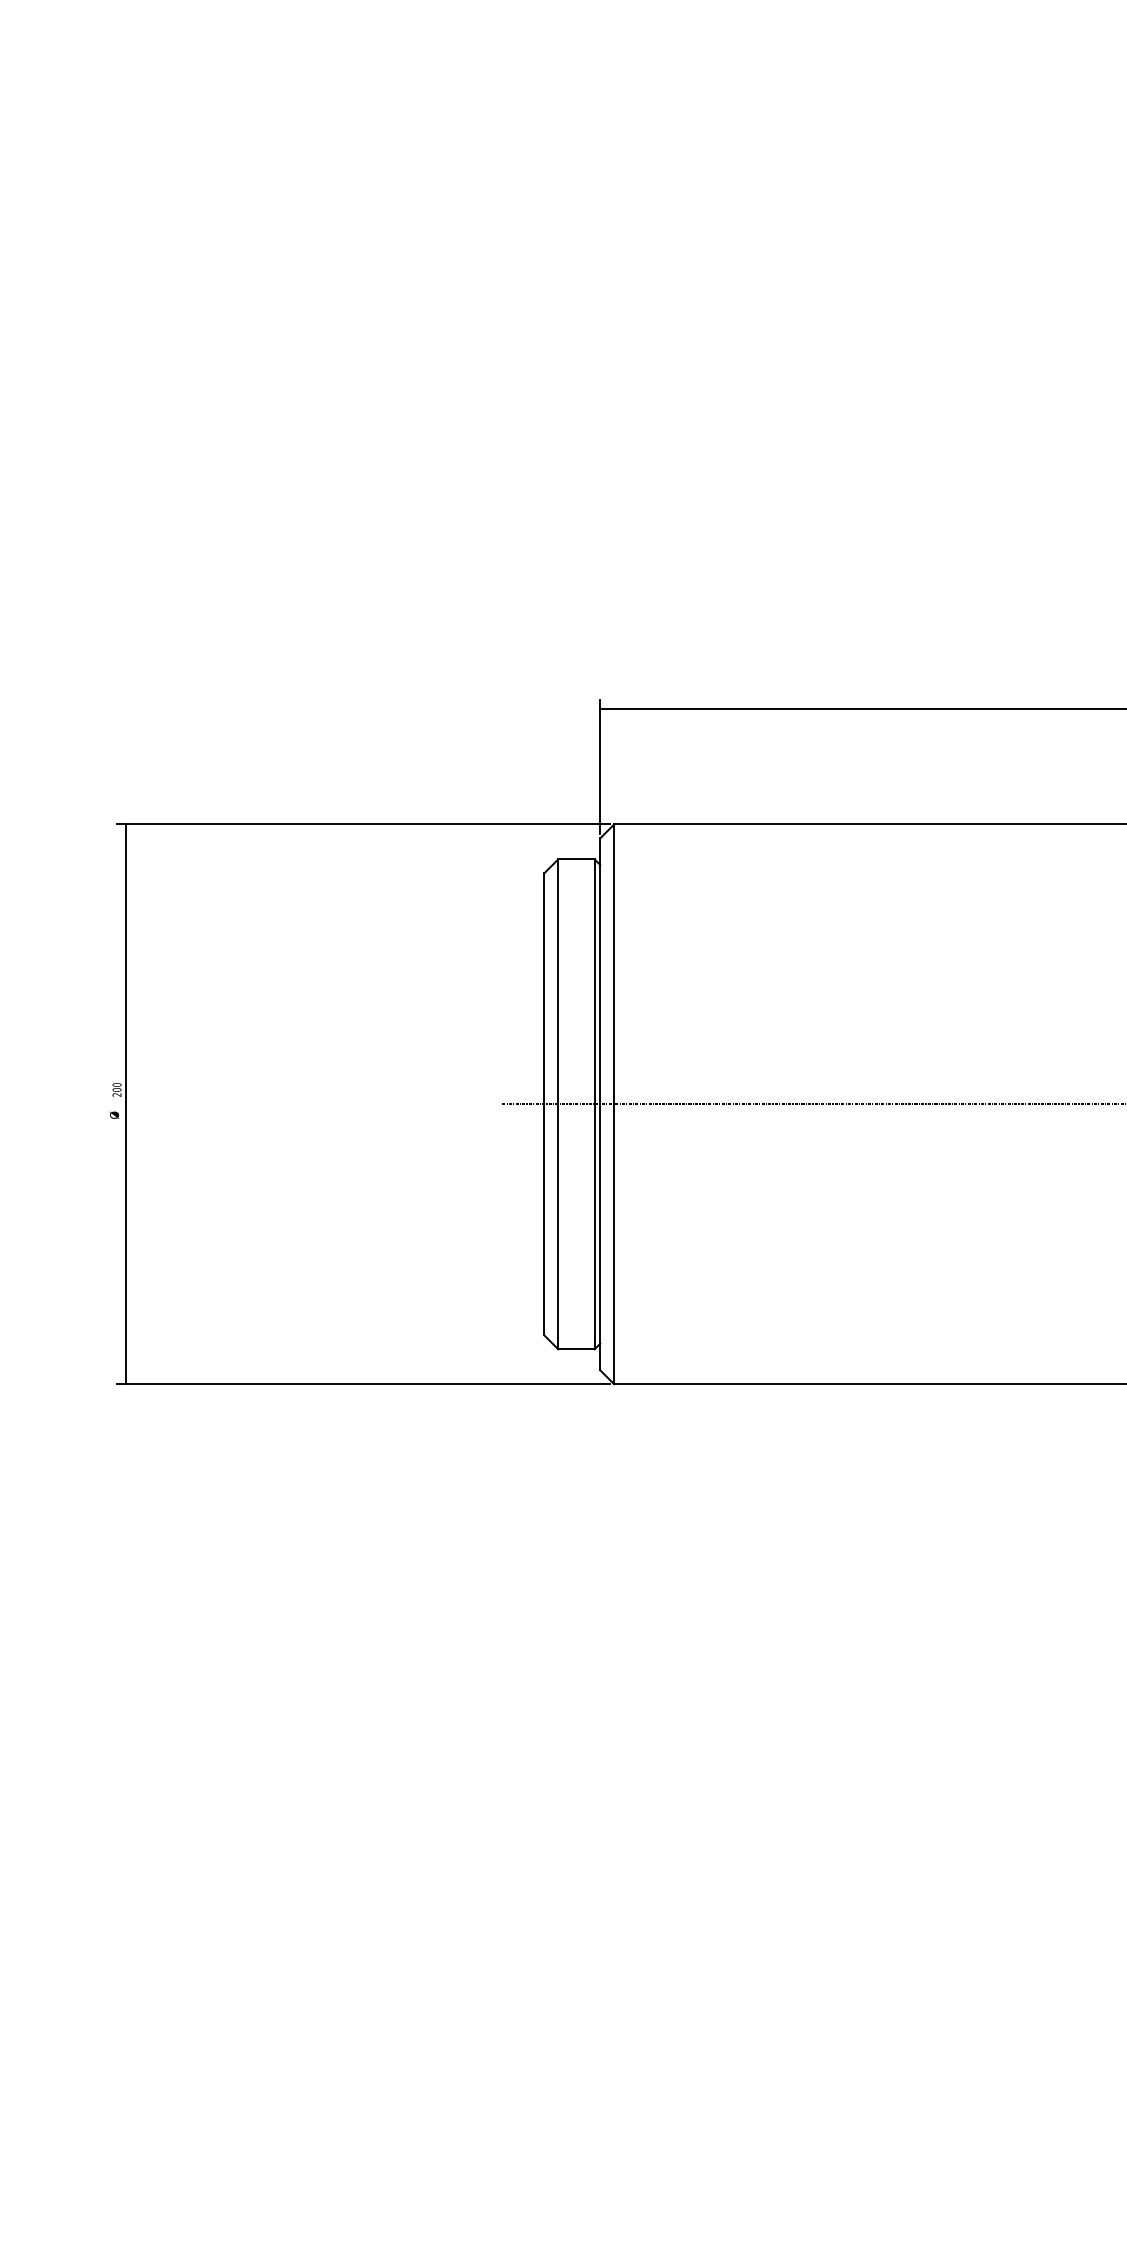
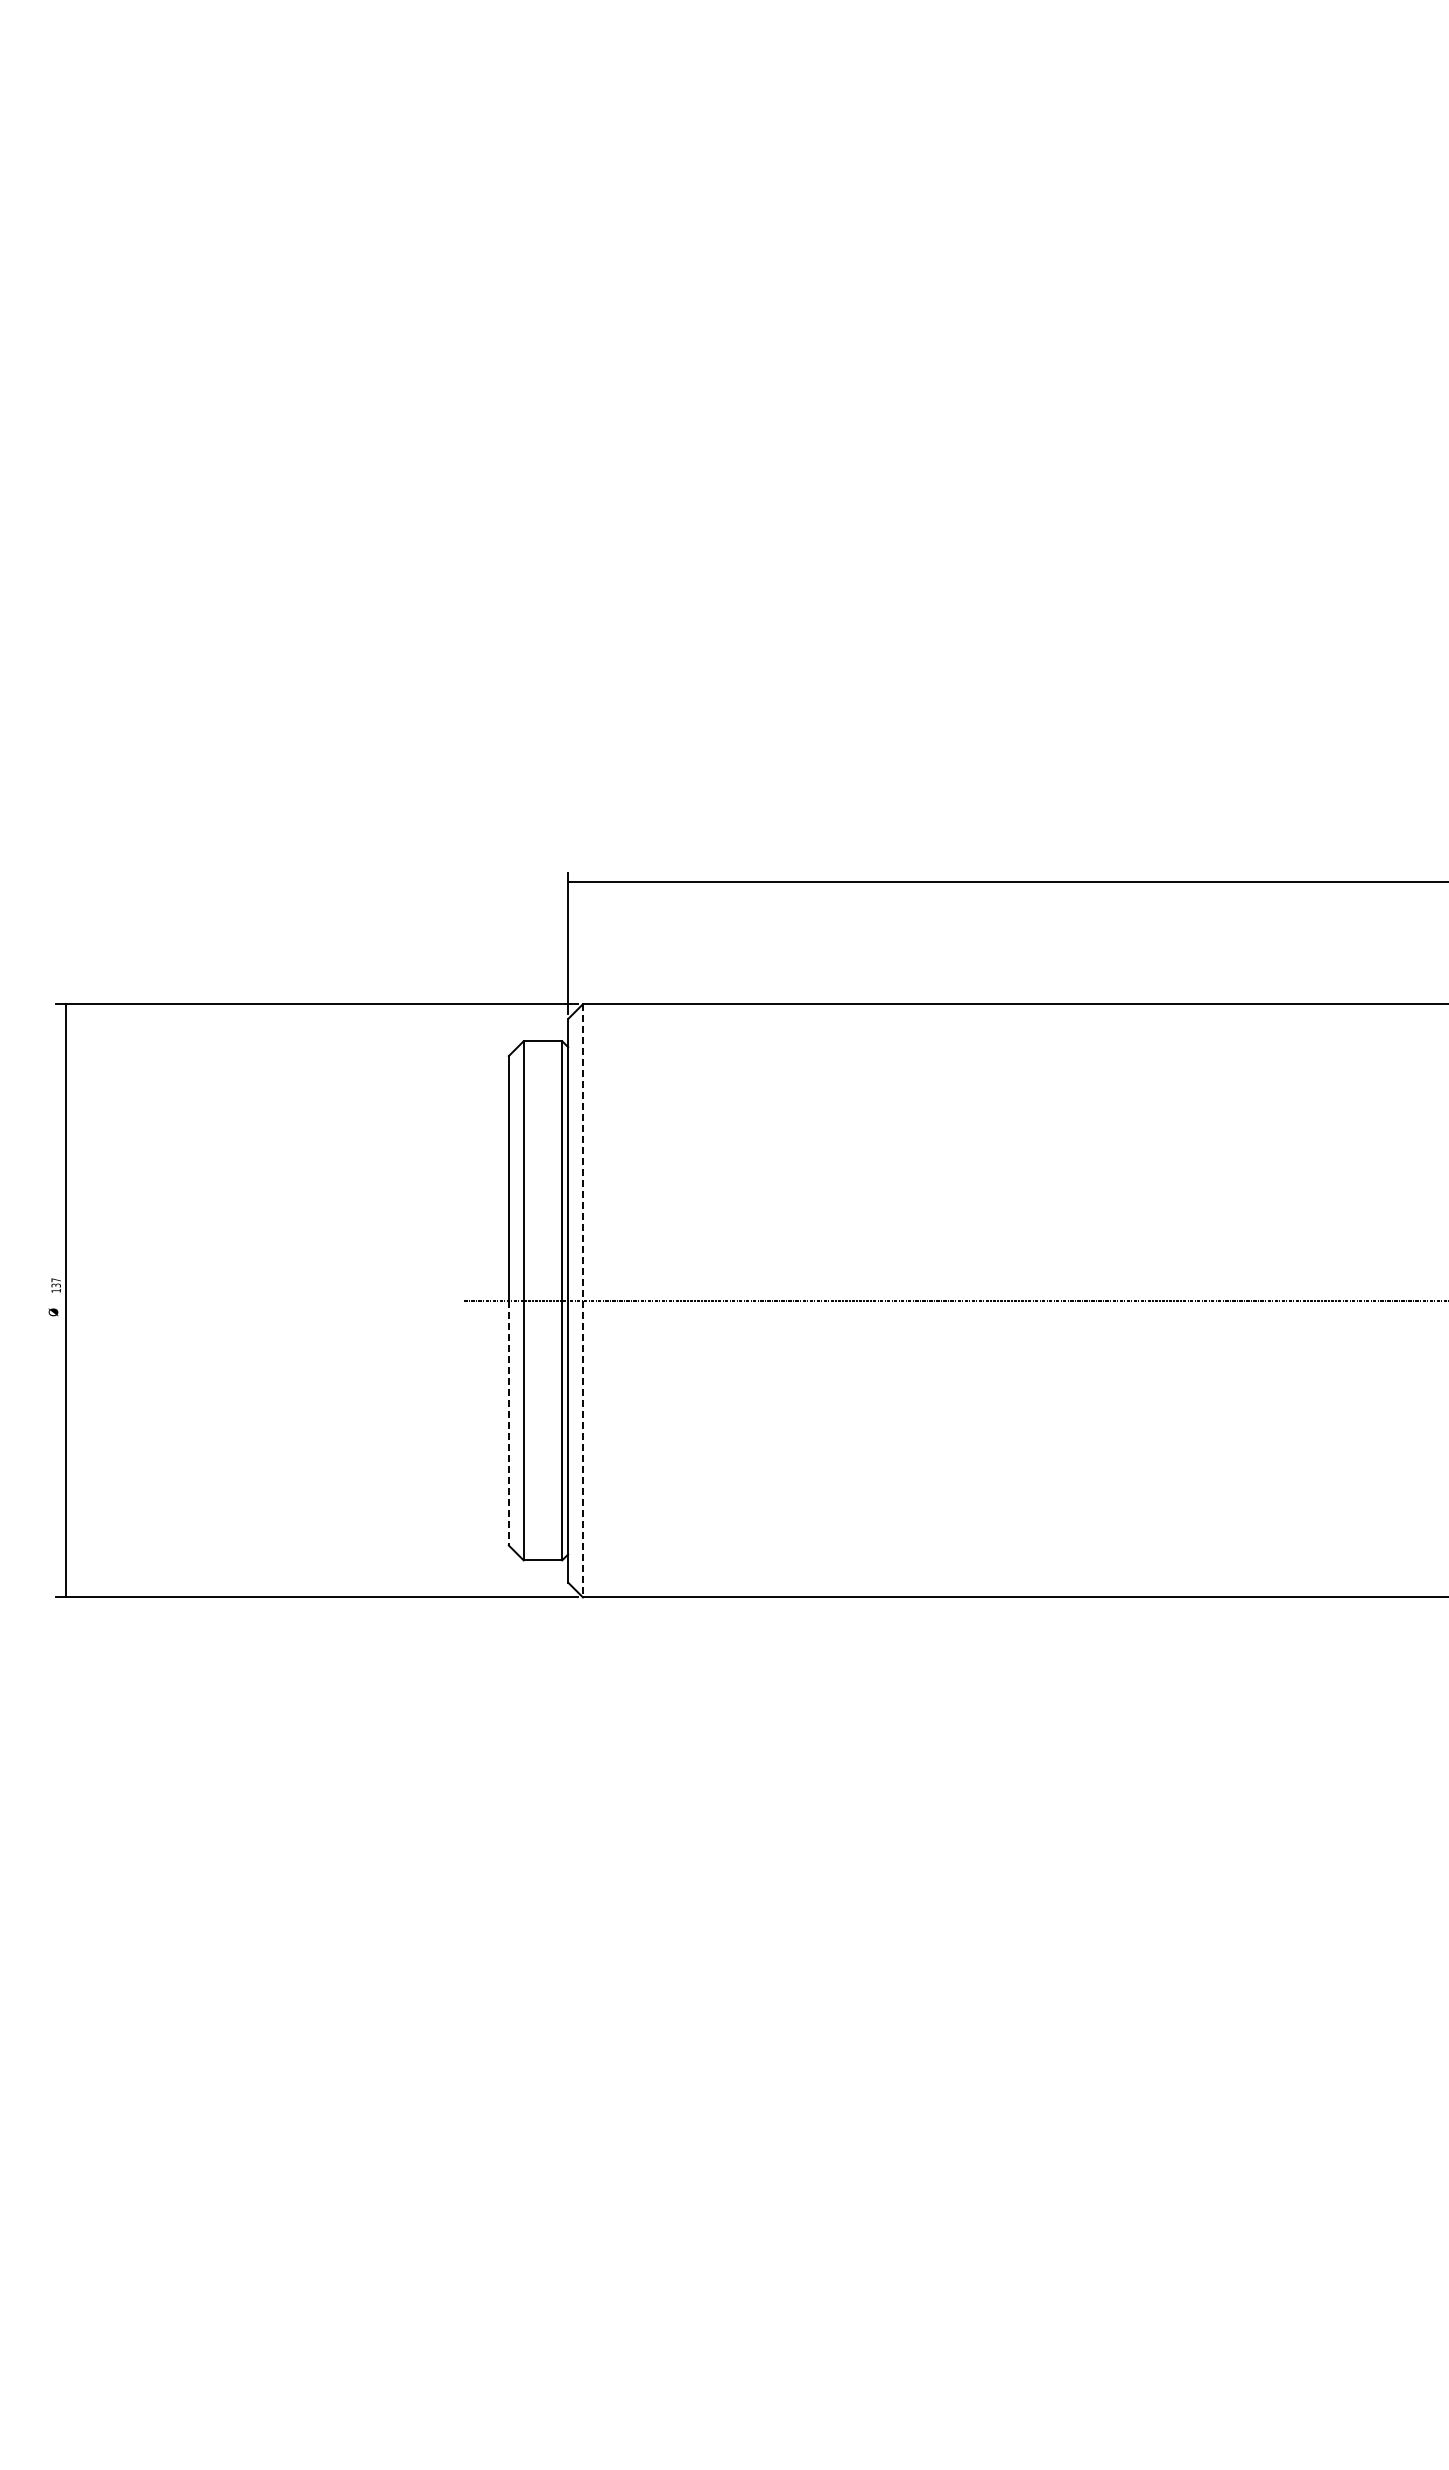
text: (116, 1089) -> (55, 1285), 200 -> 137
line: (614, 1104) -> (583, 1300), solid -> dashed
line: (543, 1220) -> (508, 1423), solid -> dashed

